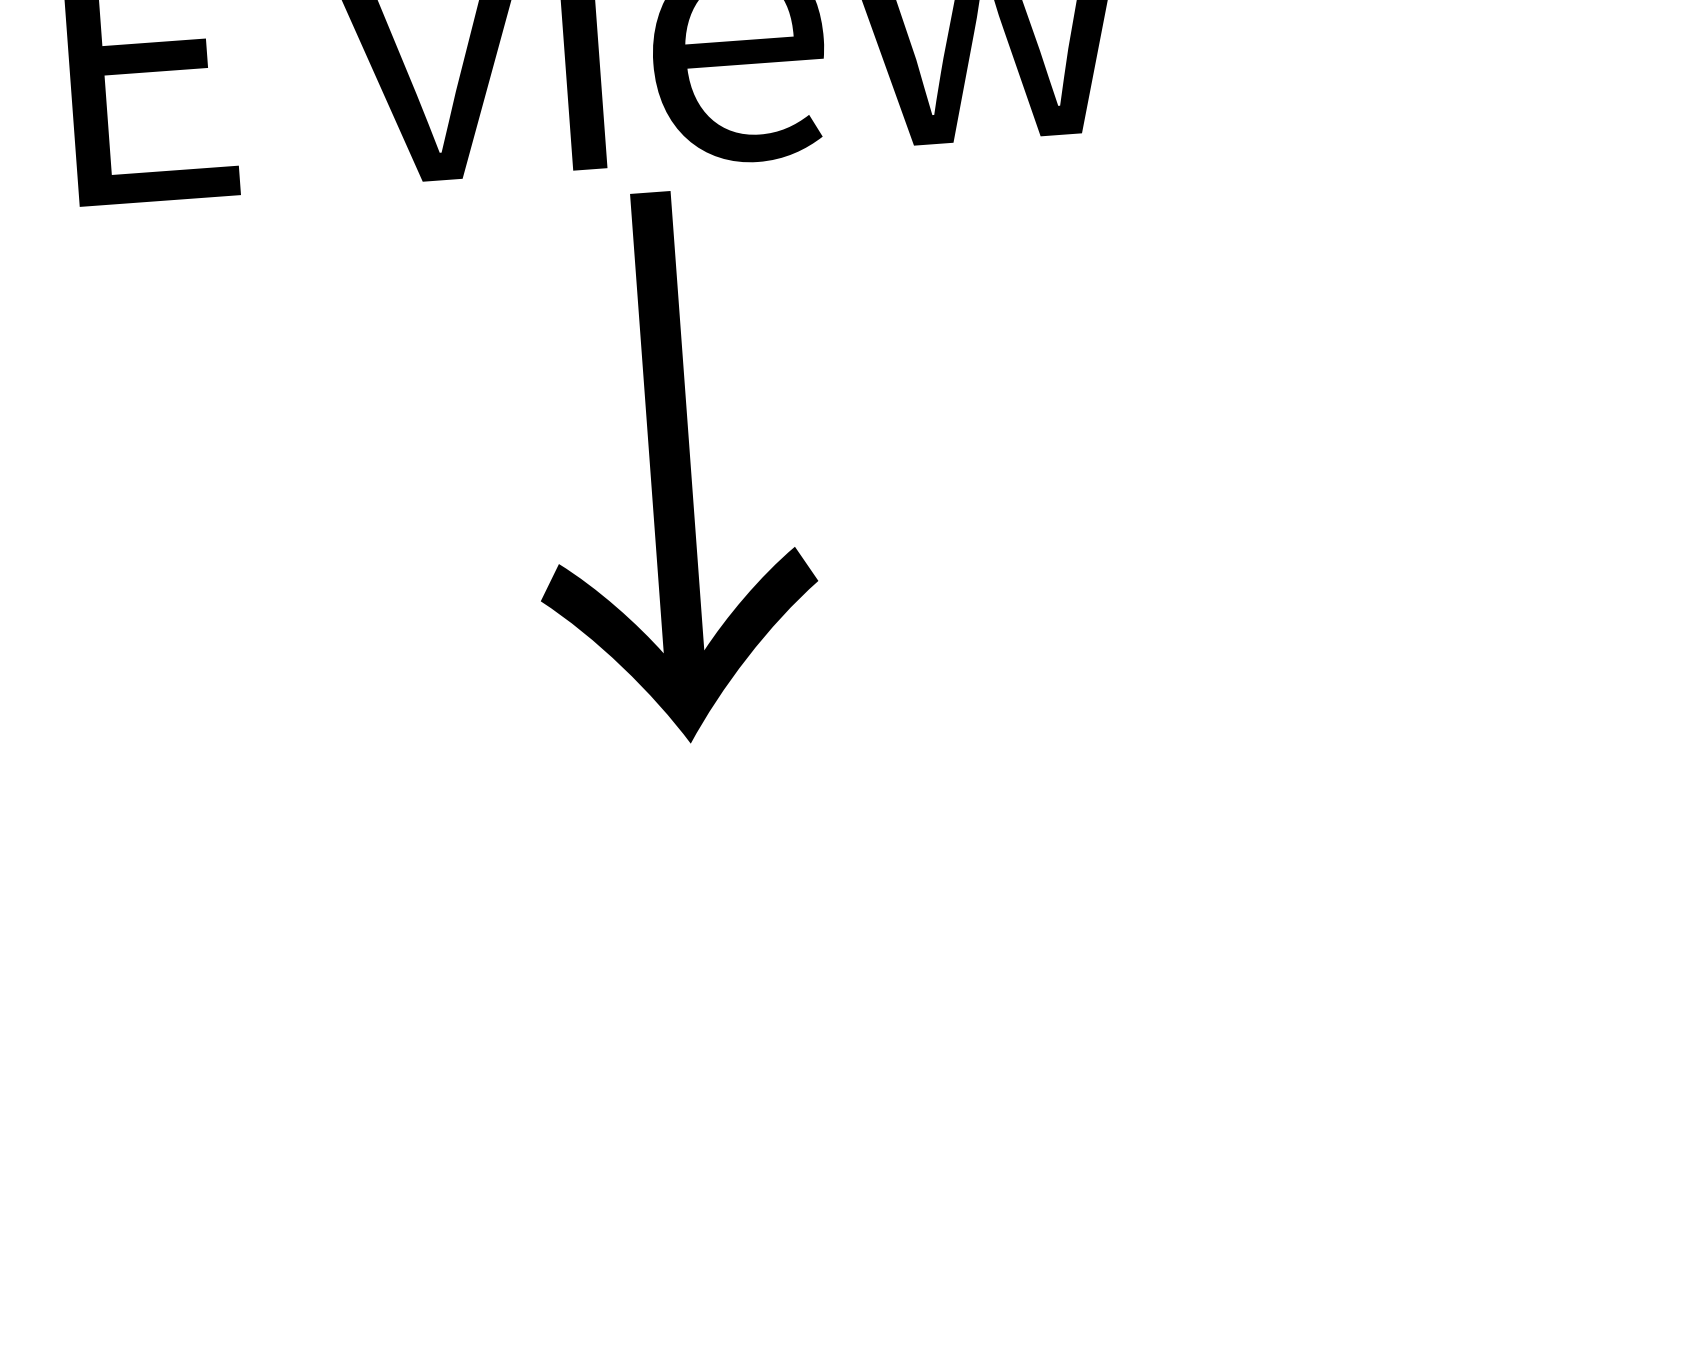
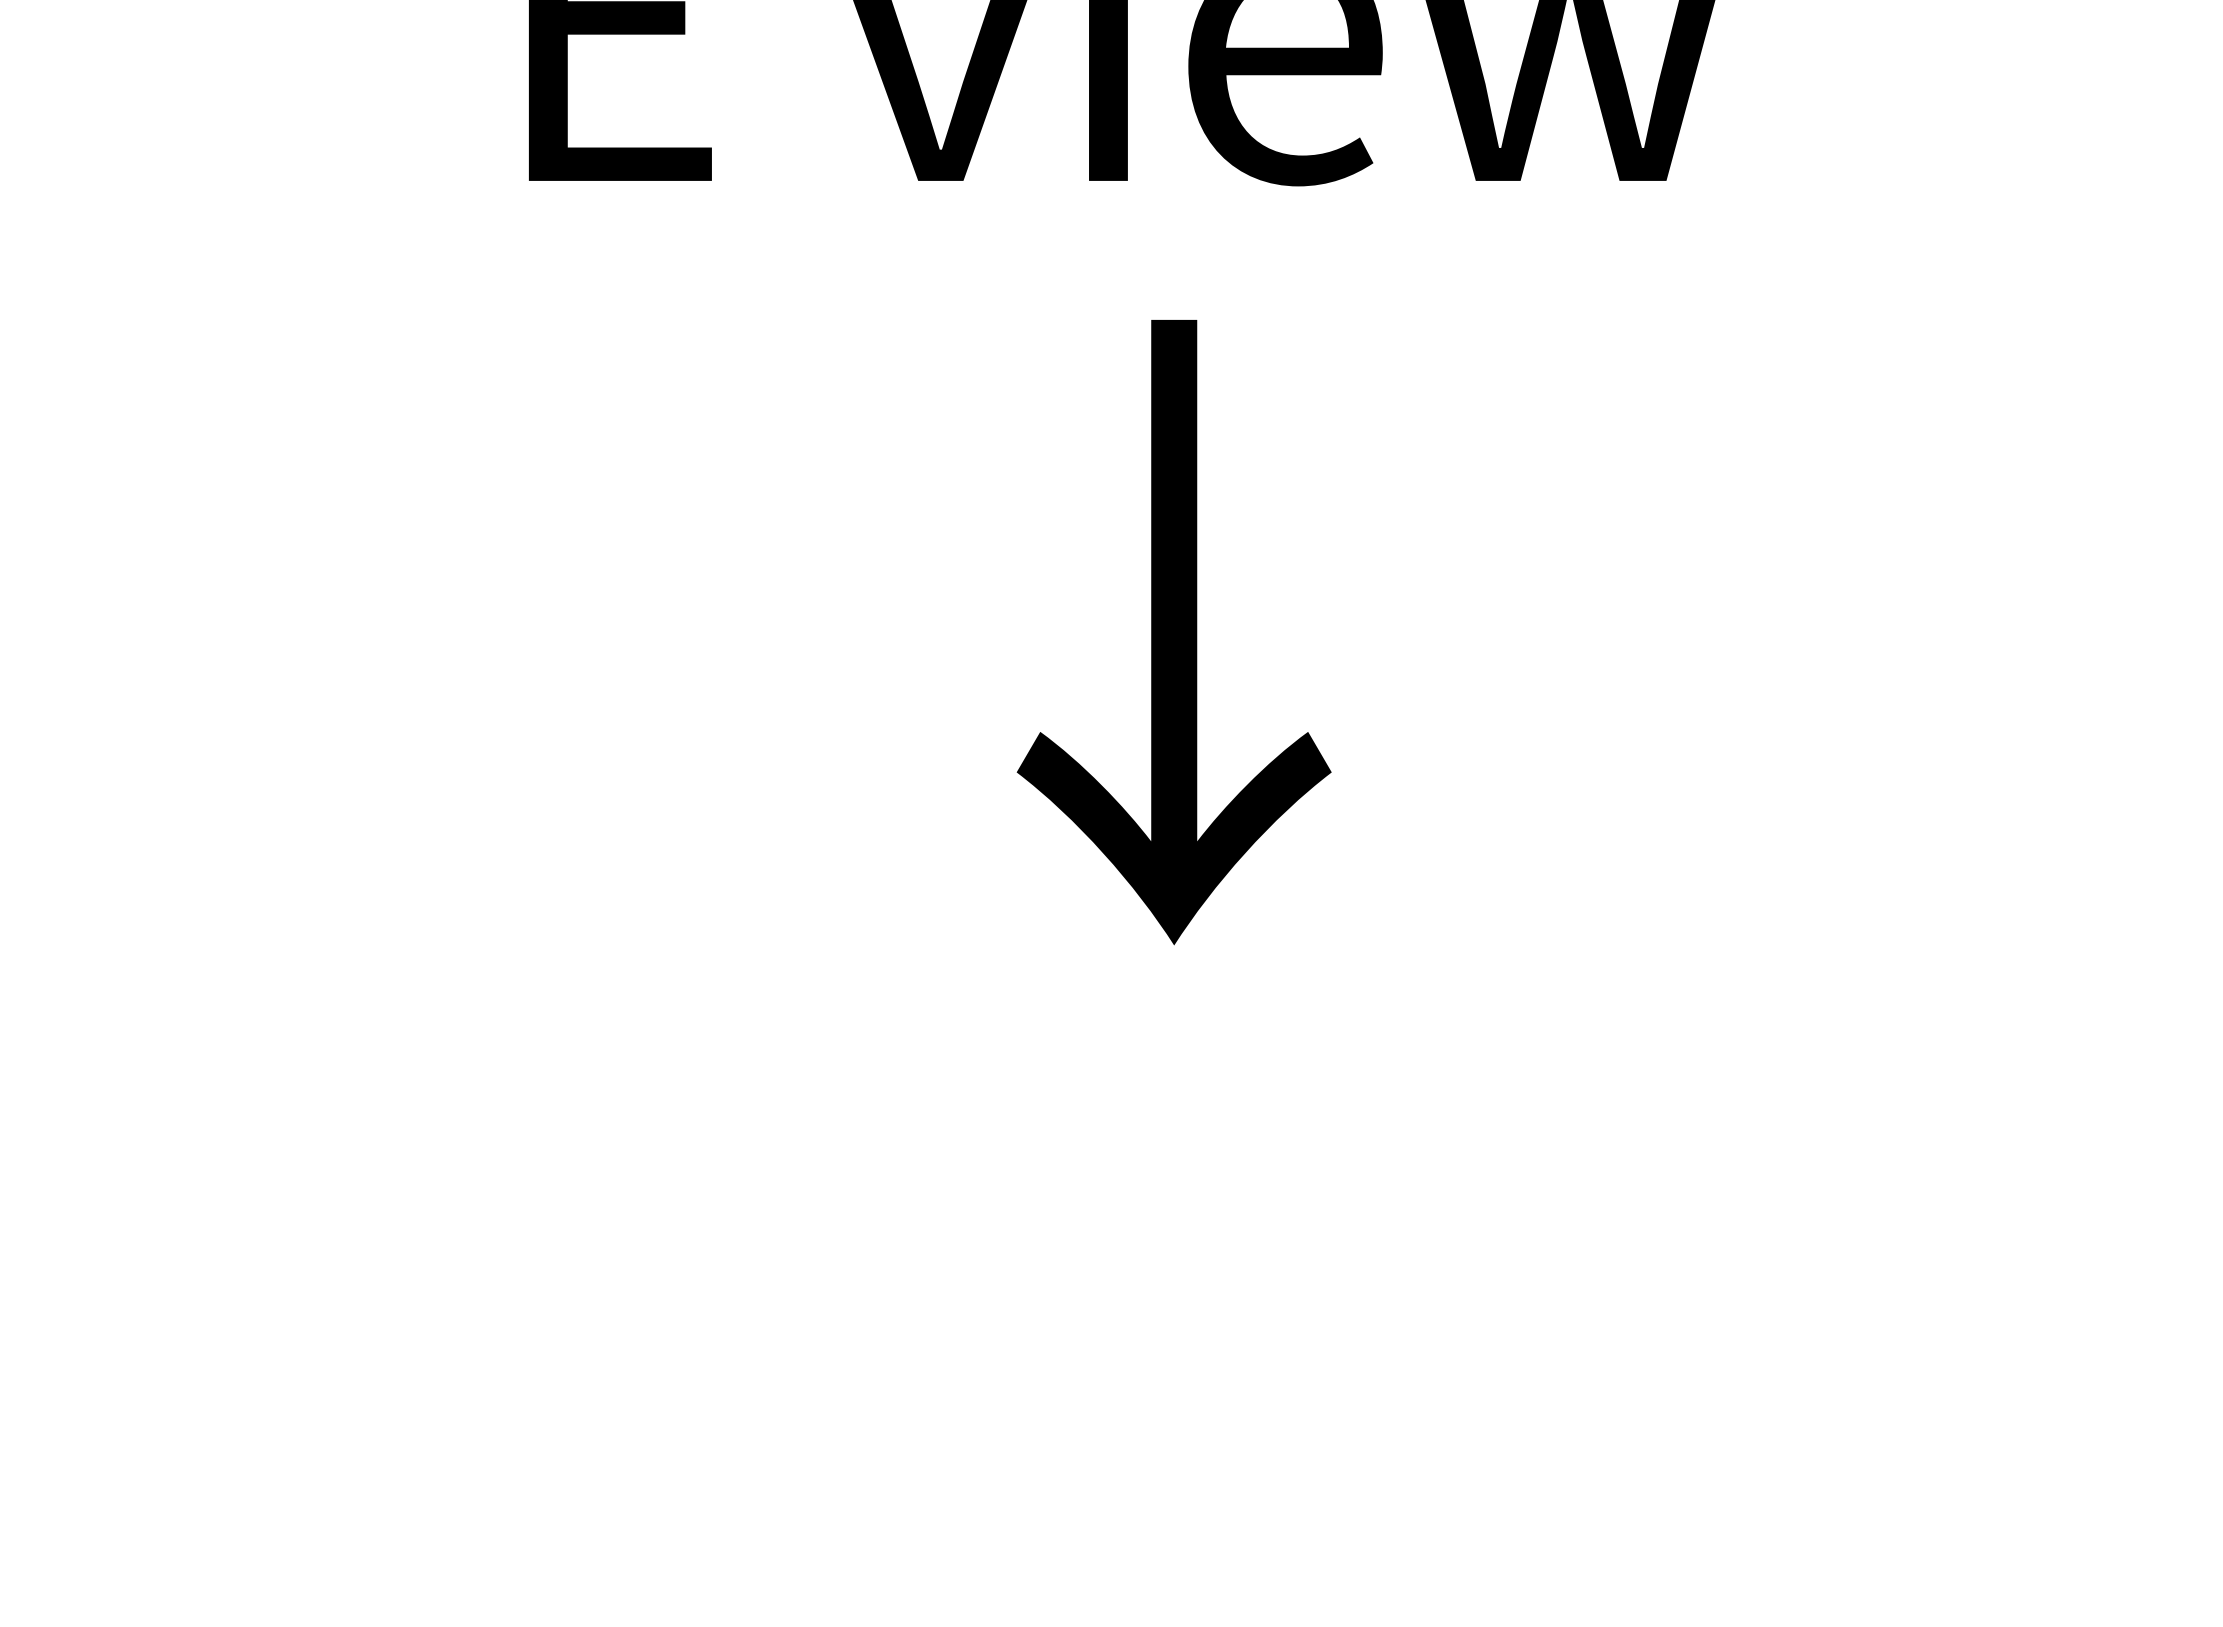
text: (669, 467) -> (1173, 632), moved

